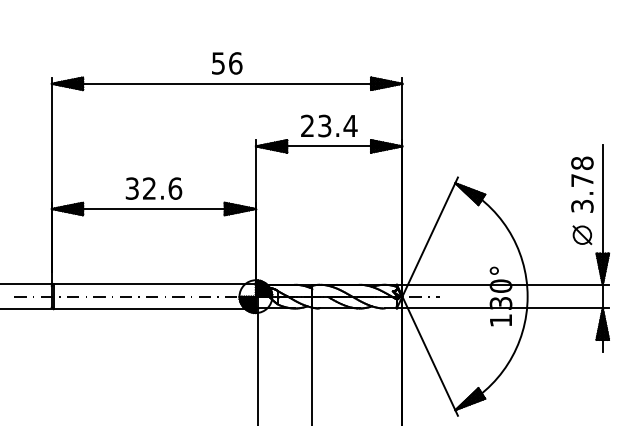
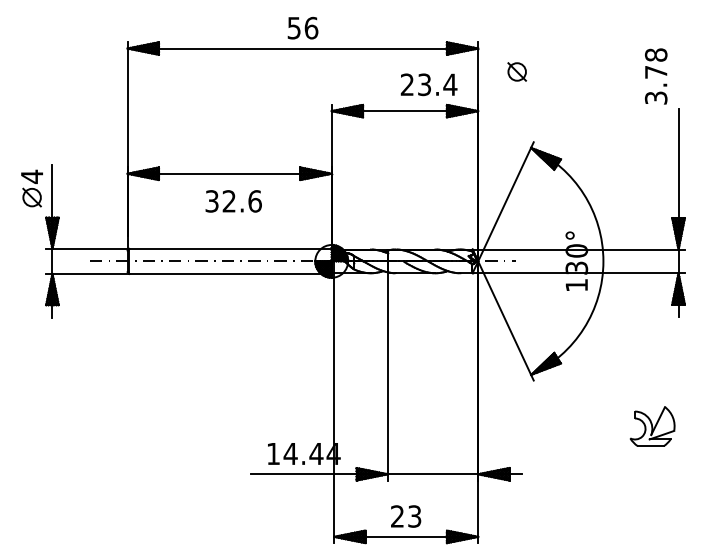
text: (328, 125) -> (428, 84), moved
text: (582, 184) -> (656, 76), moved
text: (153, 188) -> (233, 201), moved
part: (581, 234) -> (516, 71), moved

